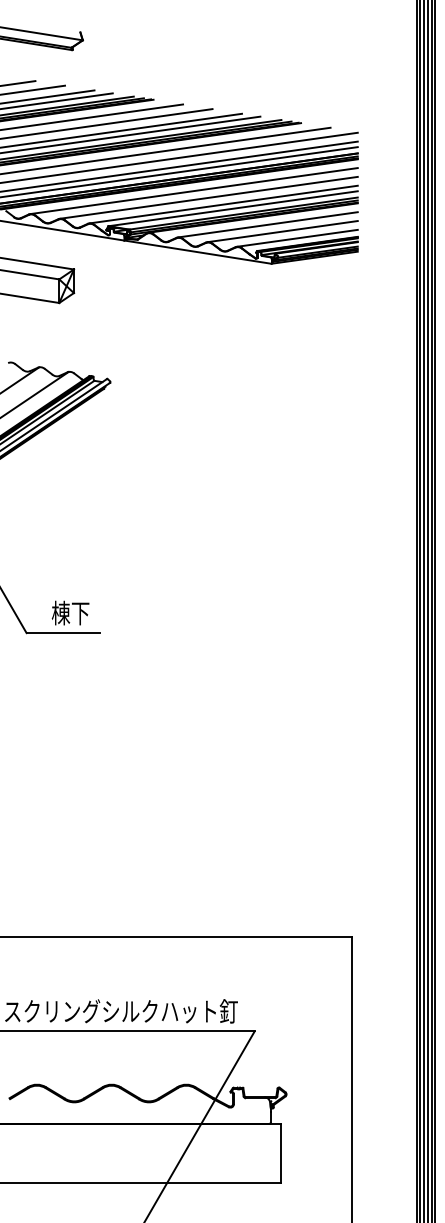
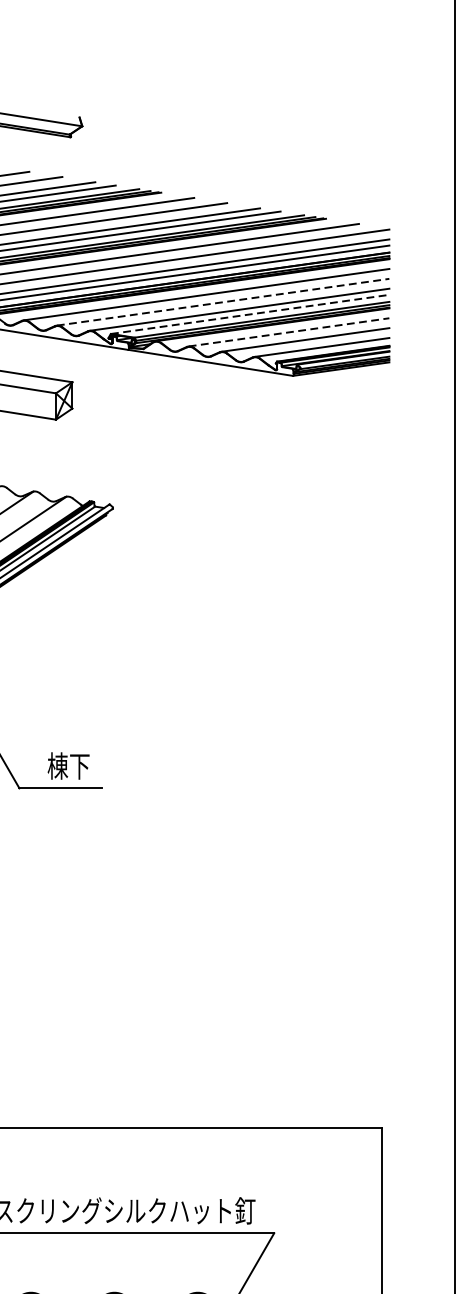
line: (209, 197) -> (223, 301), solid -> dashed
line: (233, 208) -> (250, 314), solid -> dashed
line: (267, 224) -> (288, 332), solid -> dashed

